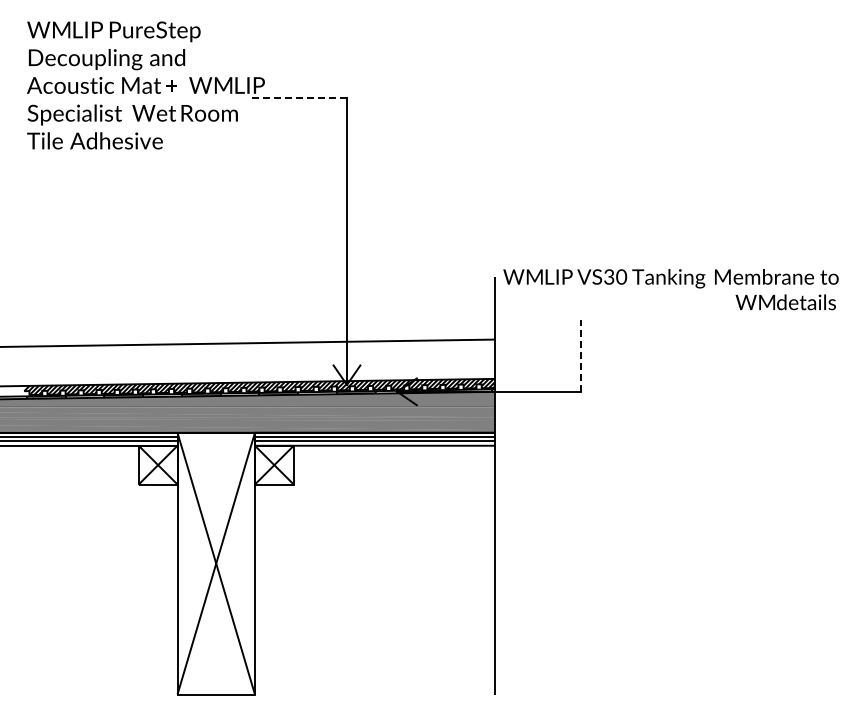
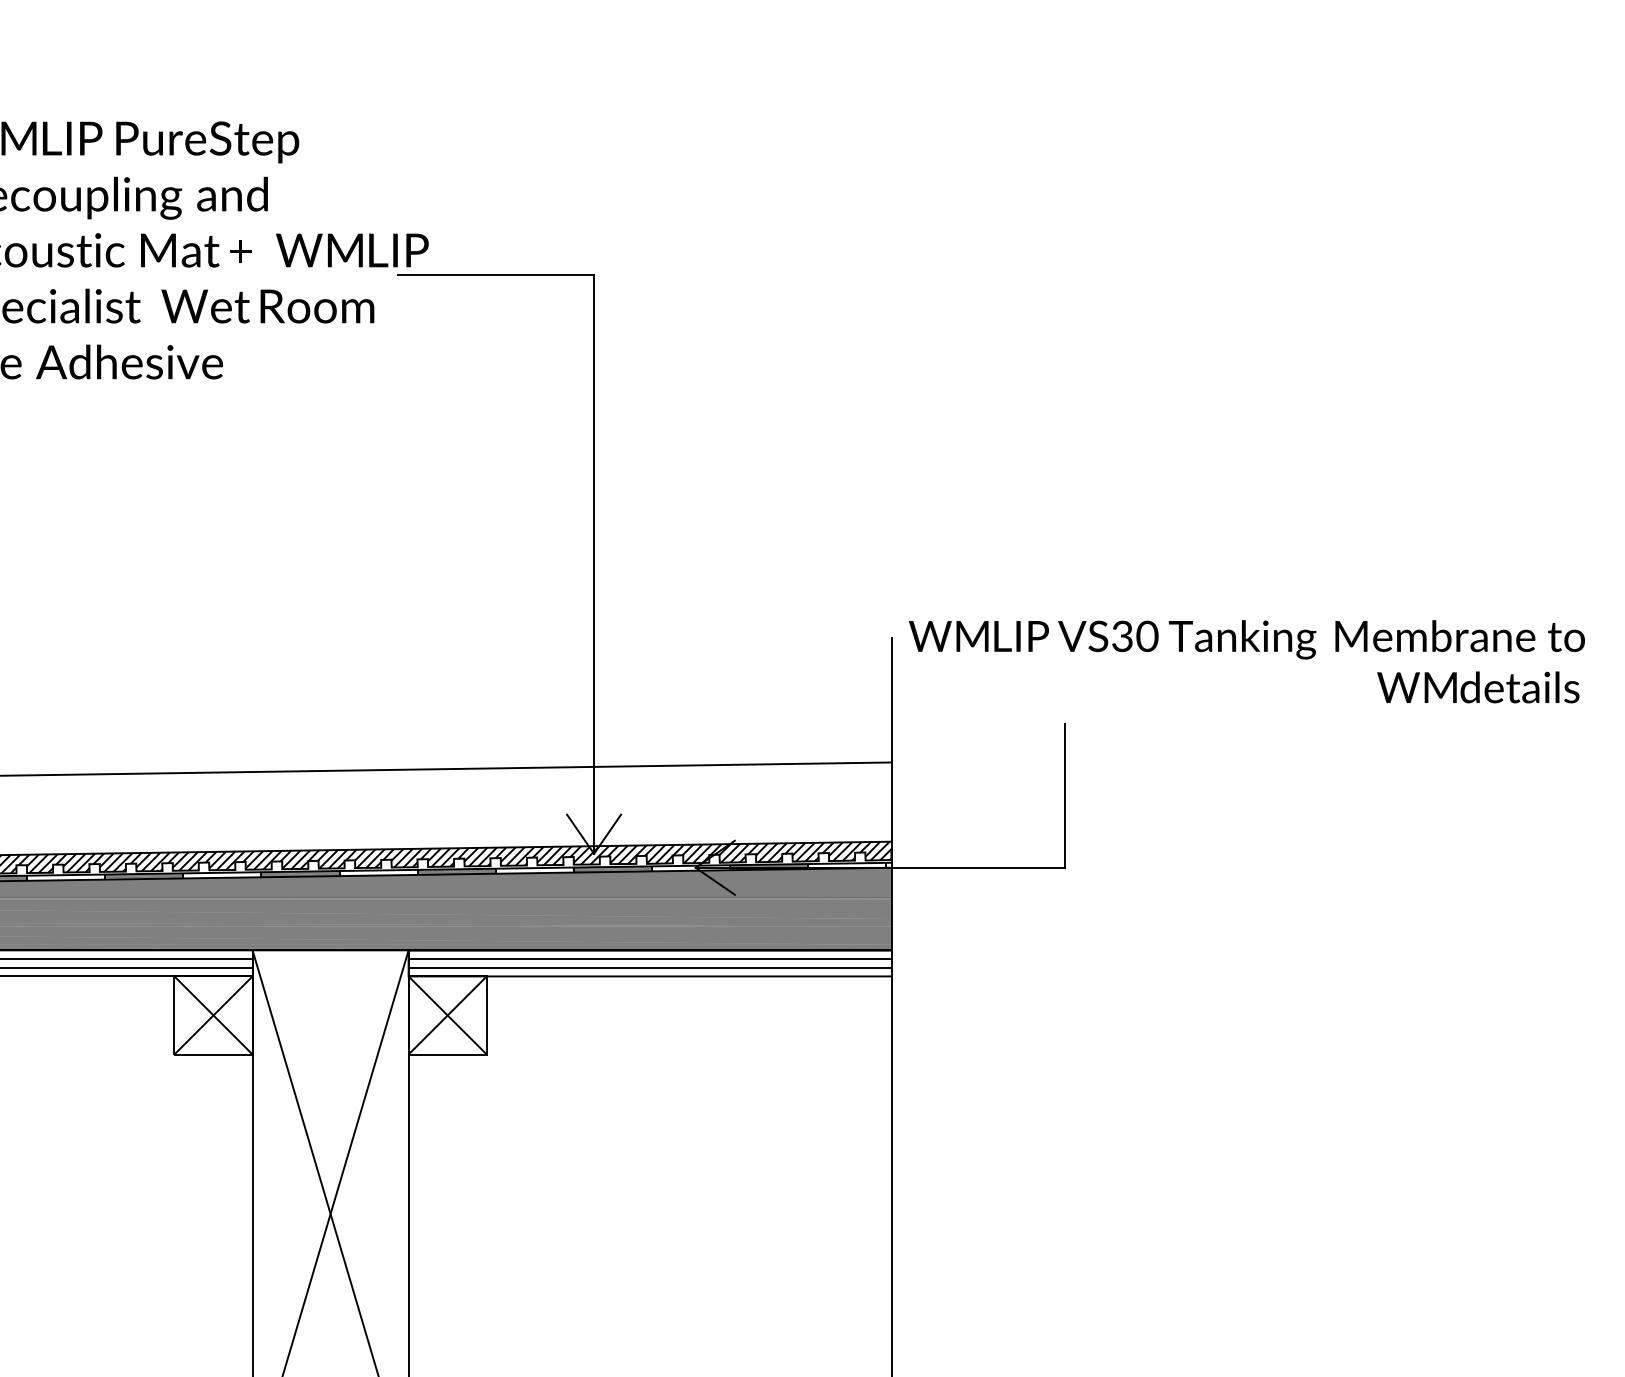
line: (298, 97) -> (496, 274), dashed -> solid
line: (580, 356) -> (1064, 796), dashed -> solid

